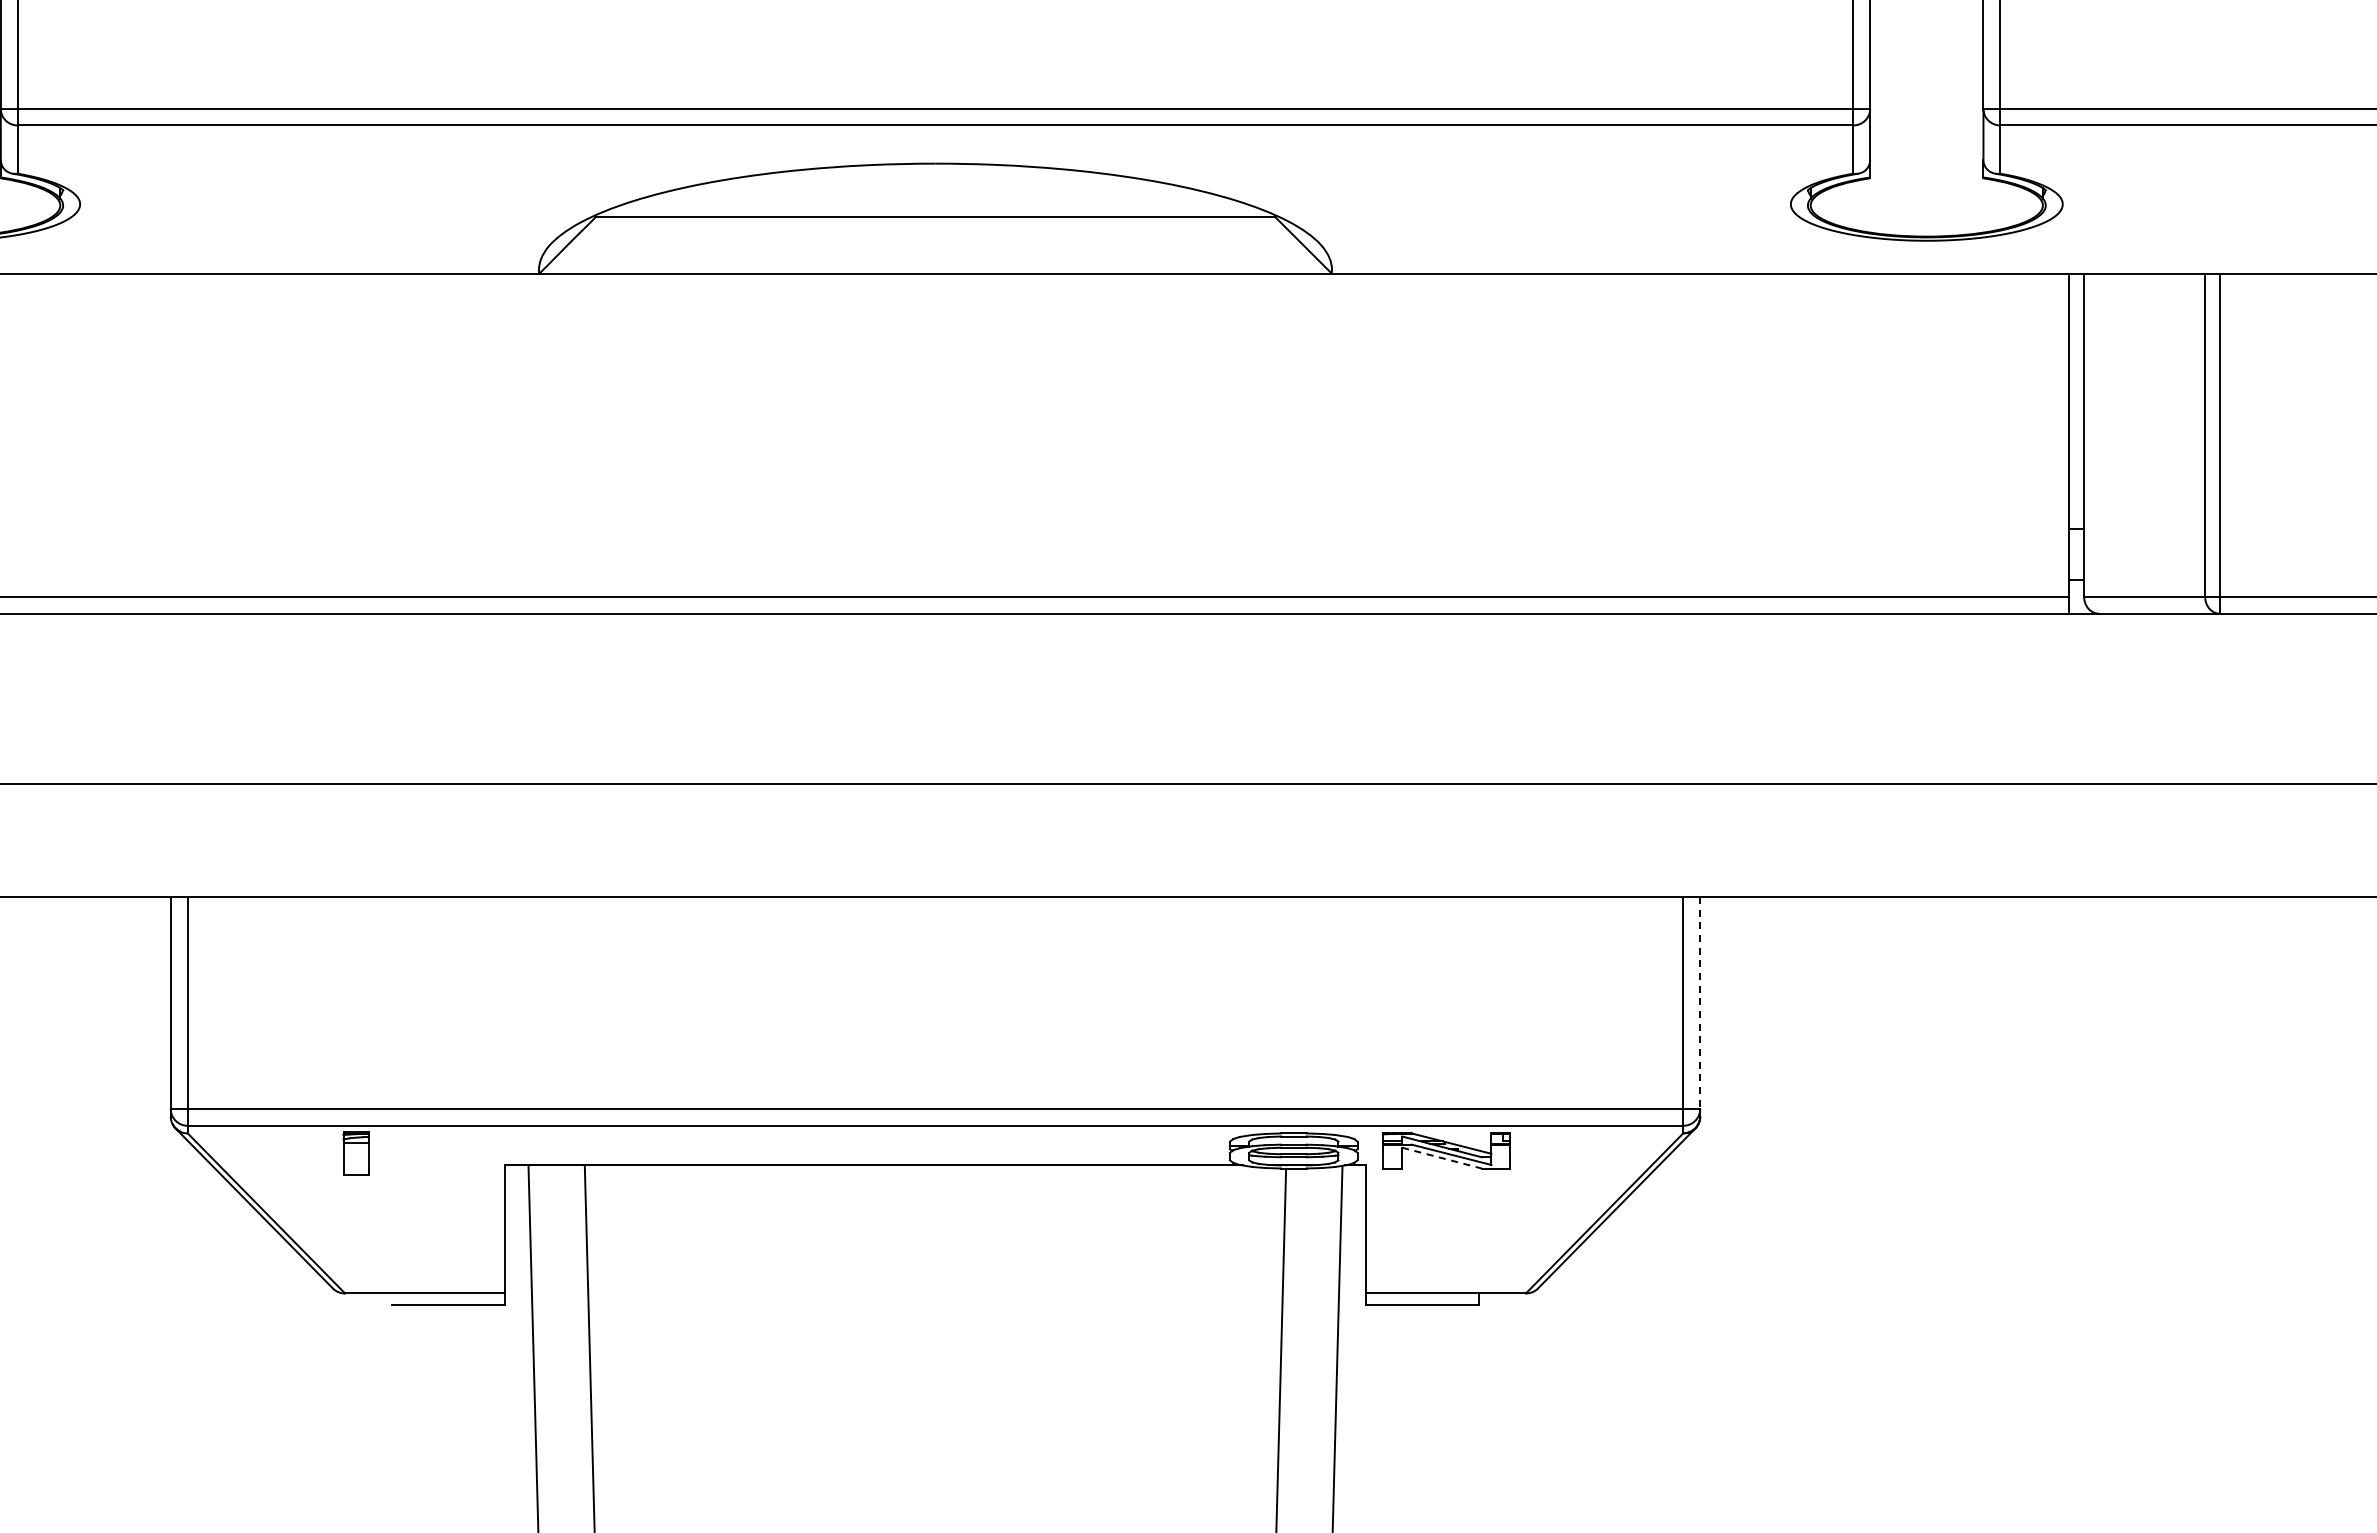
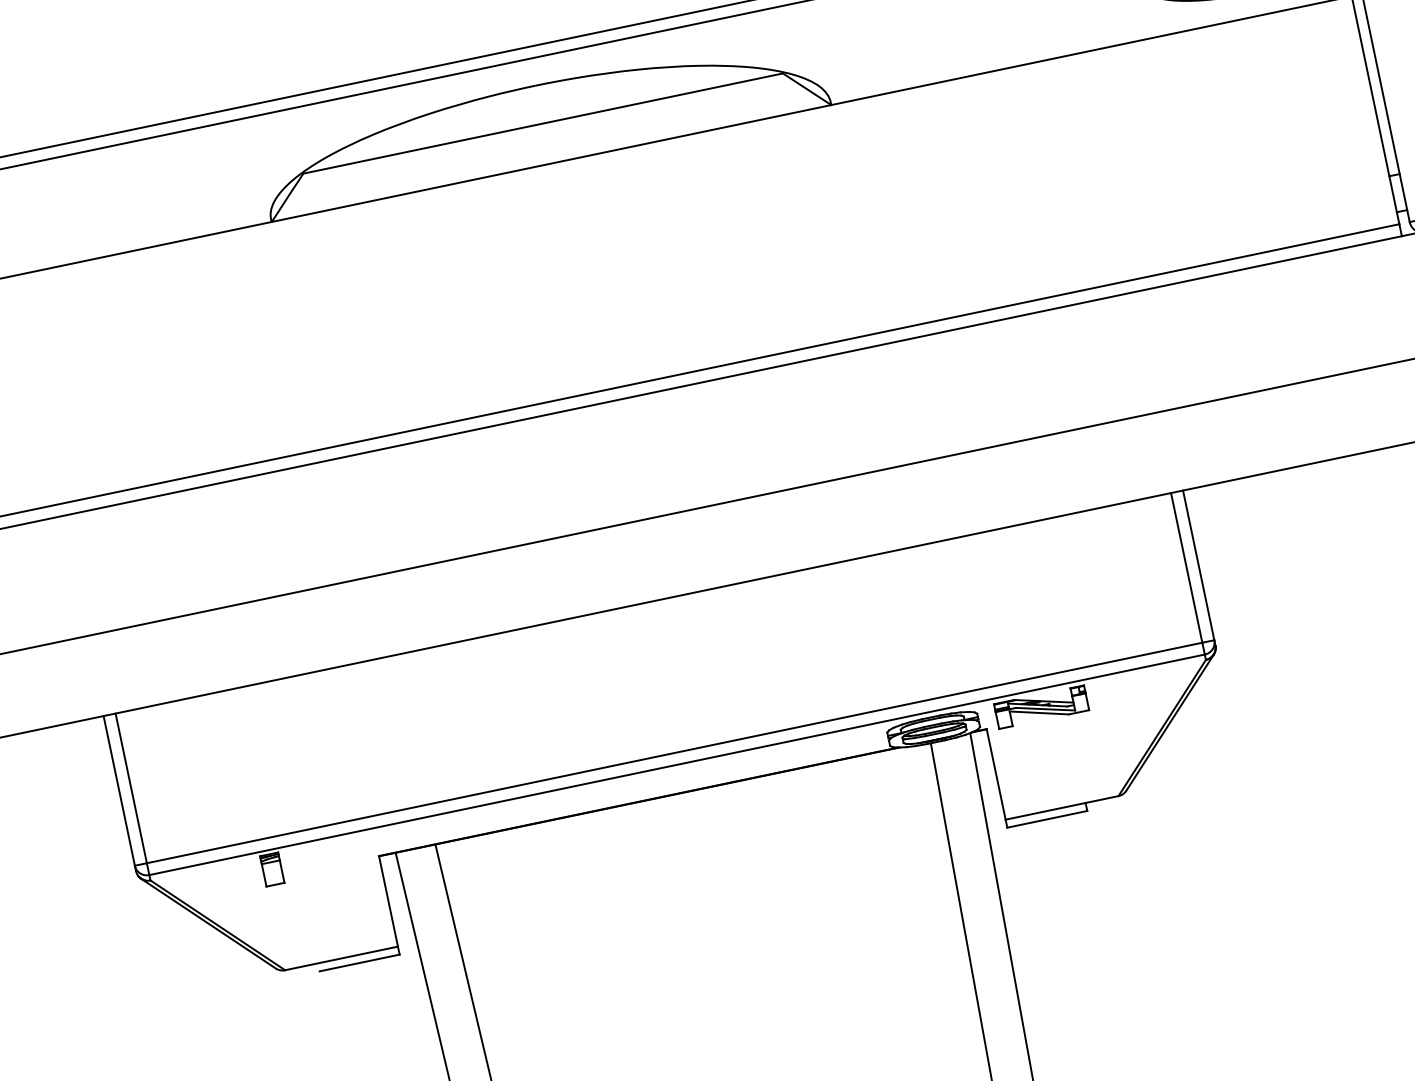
line: (1700, 1003) -> (1198, 565), dashed -> solid
line: (1442, 1158) -> (1039, 713), dashed -> solid

